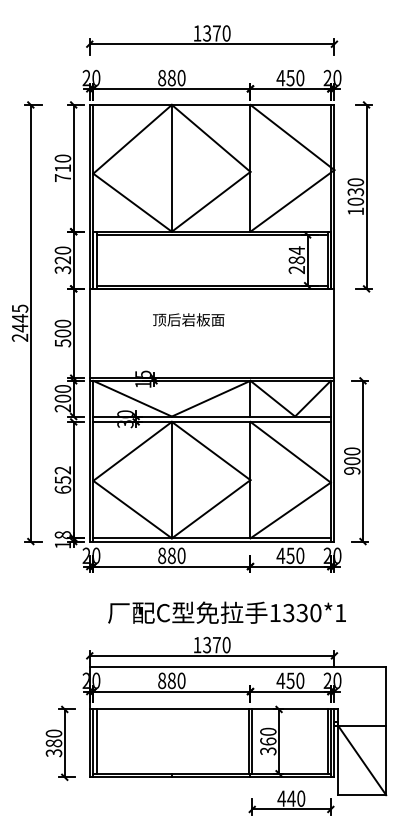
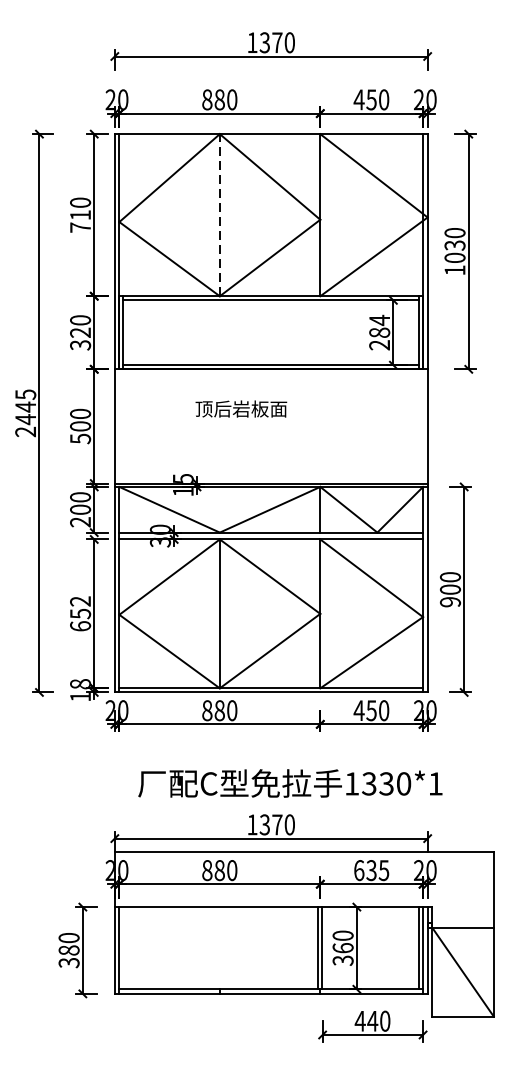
line: (171, 167) -> (219, 214), solid -> dashed
text: (290, 680) -> (371, 870), 450 -> 635
line: (96, 741) -> (123, 948), removed

